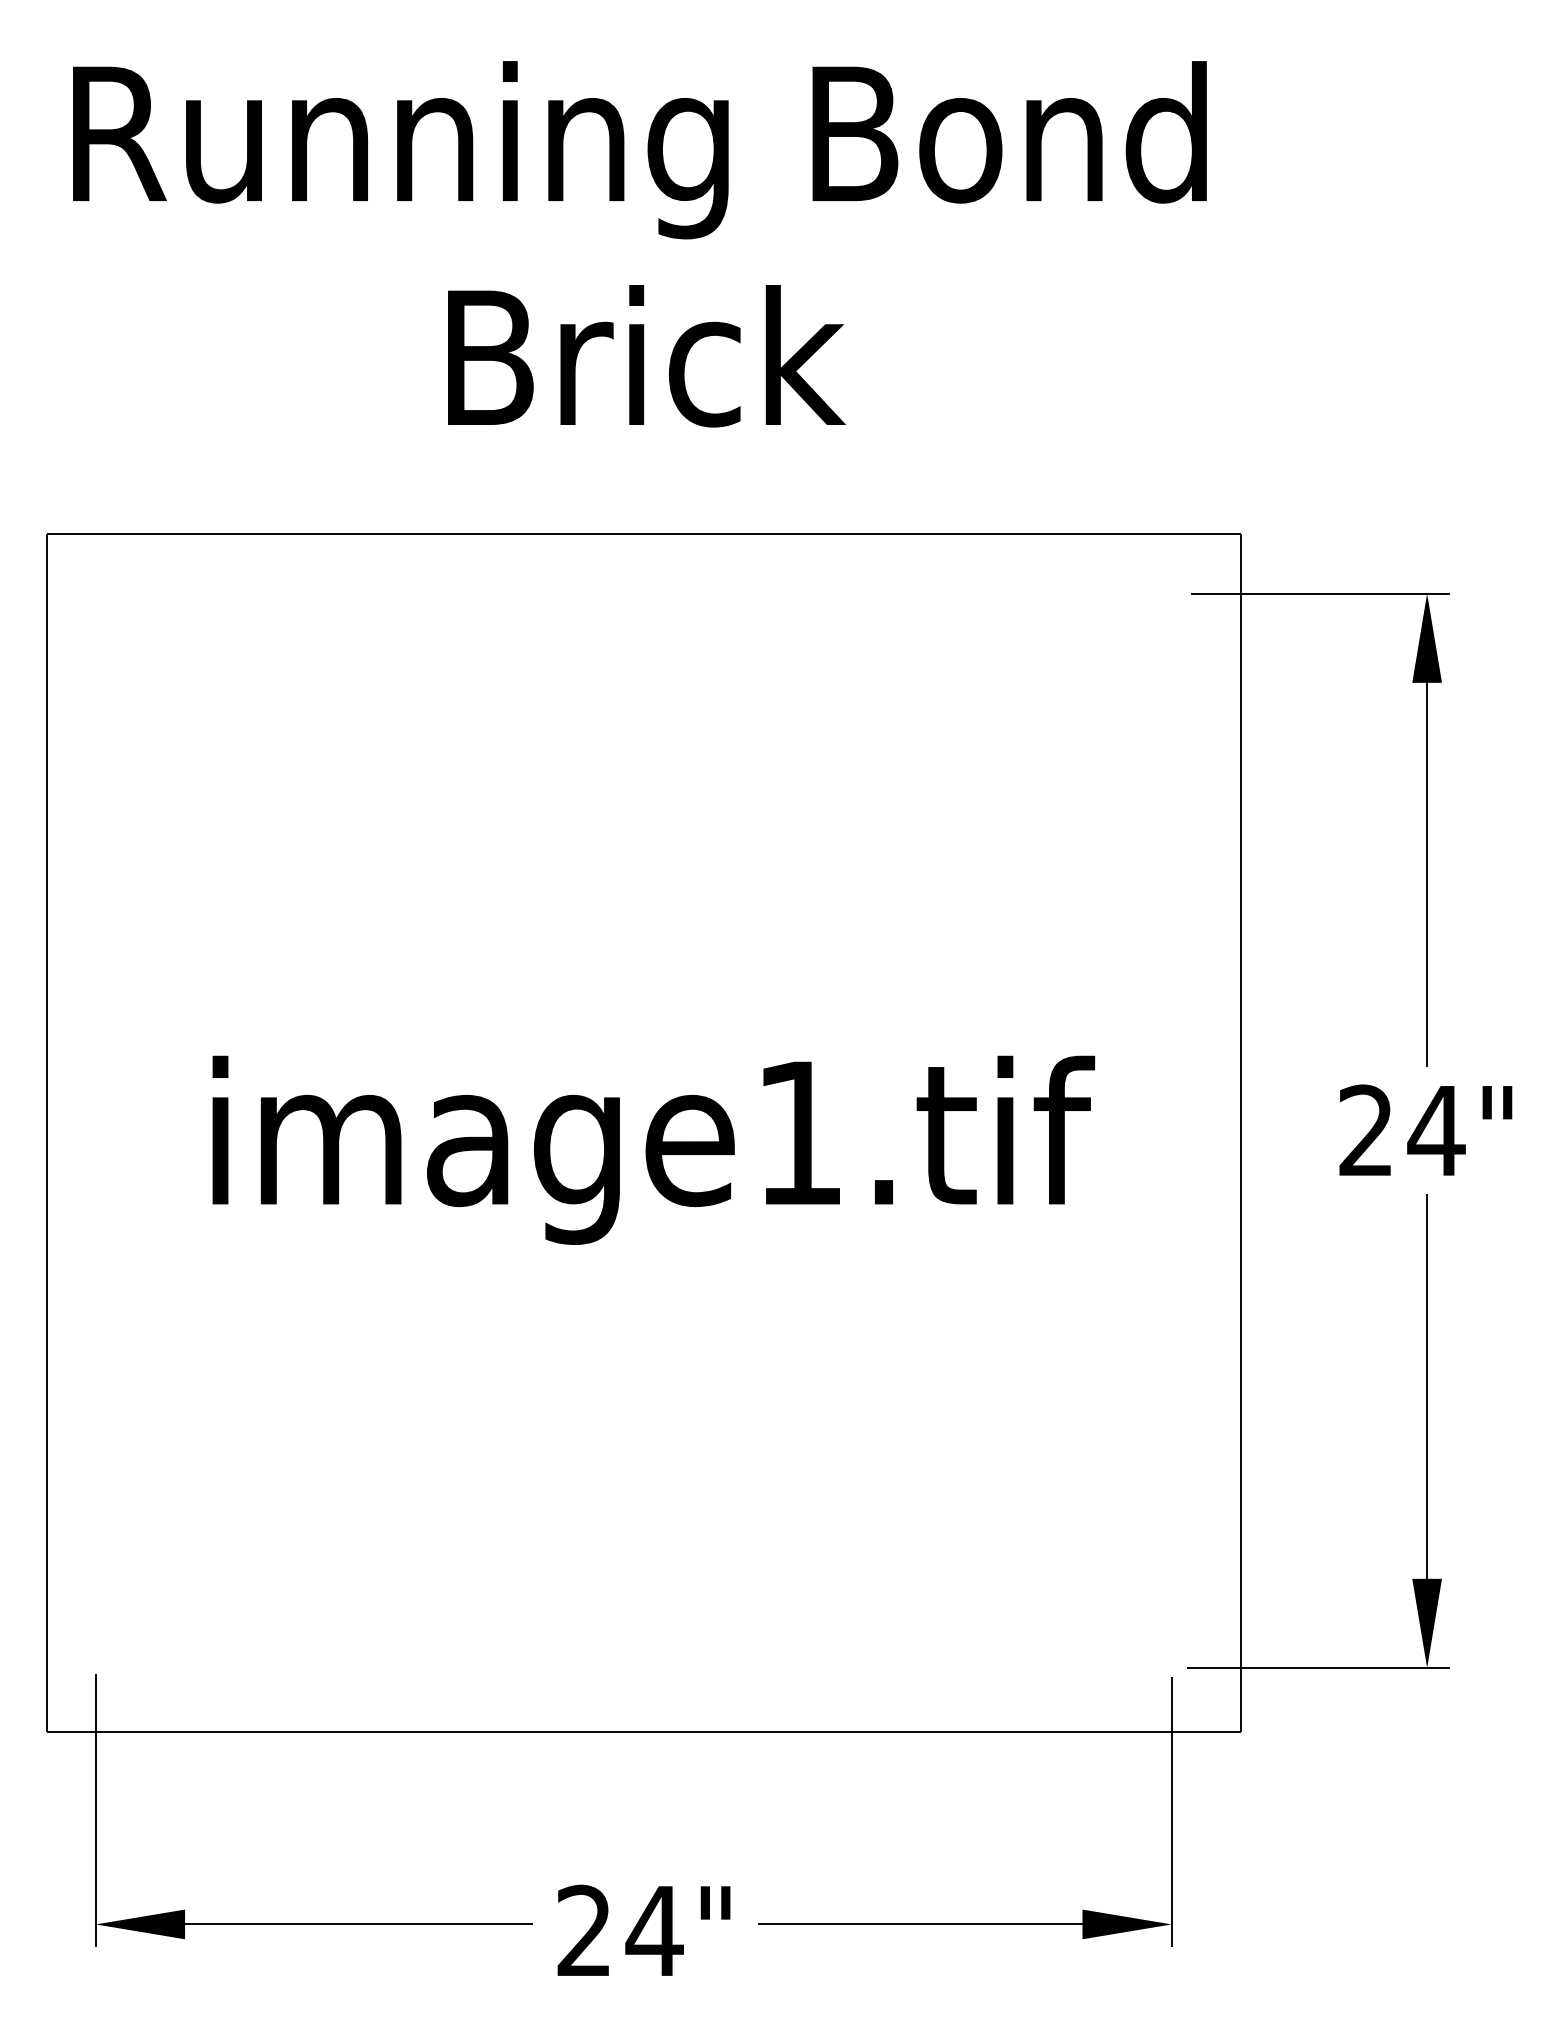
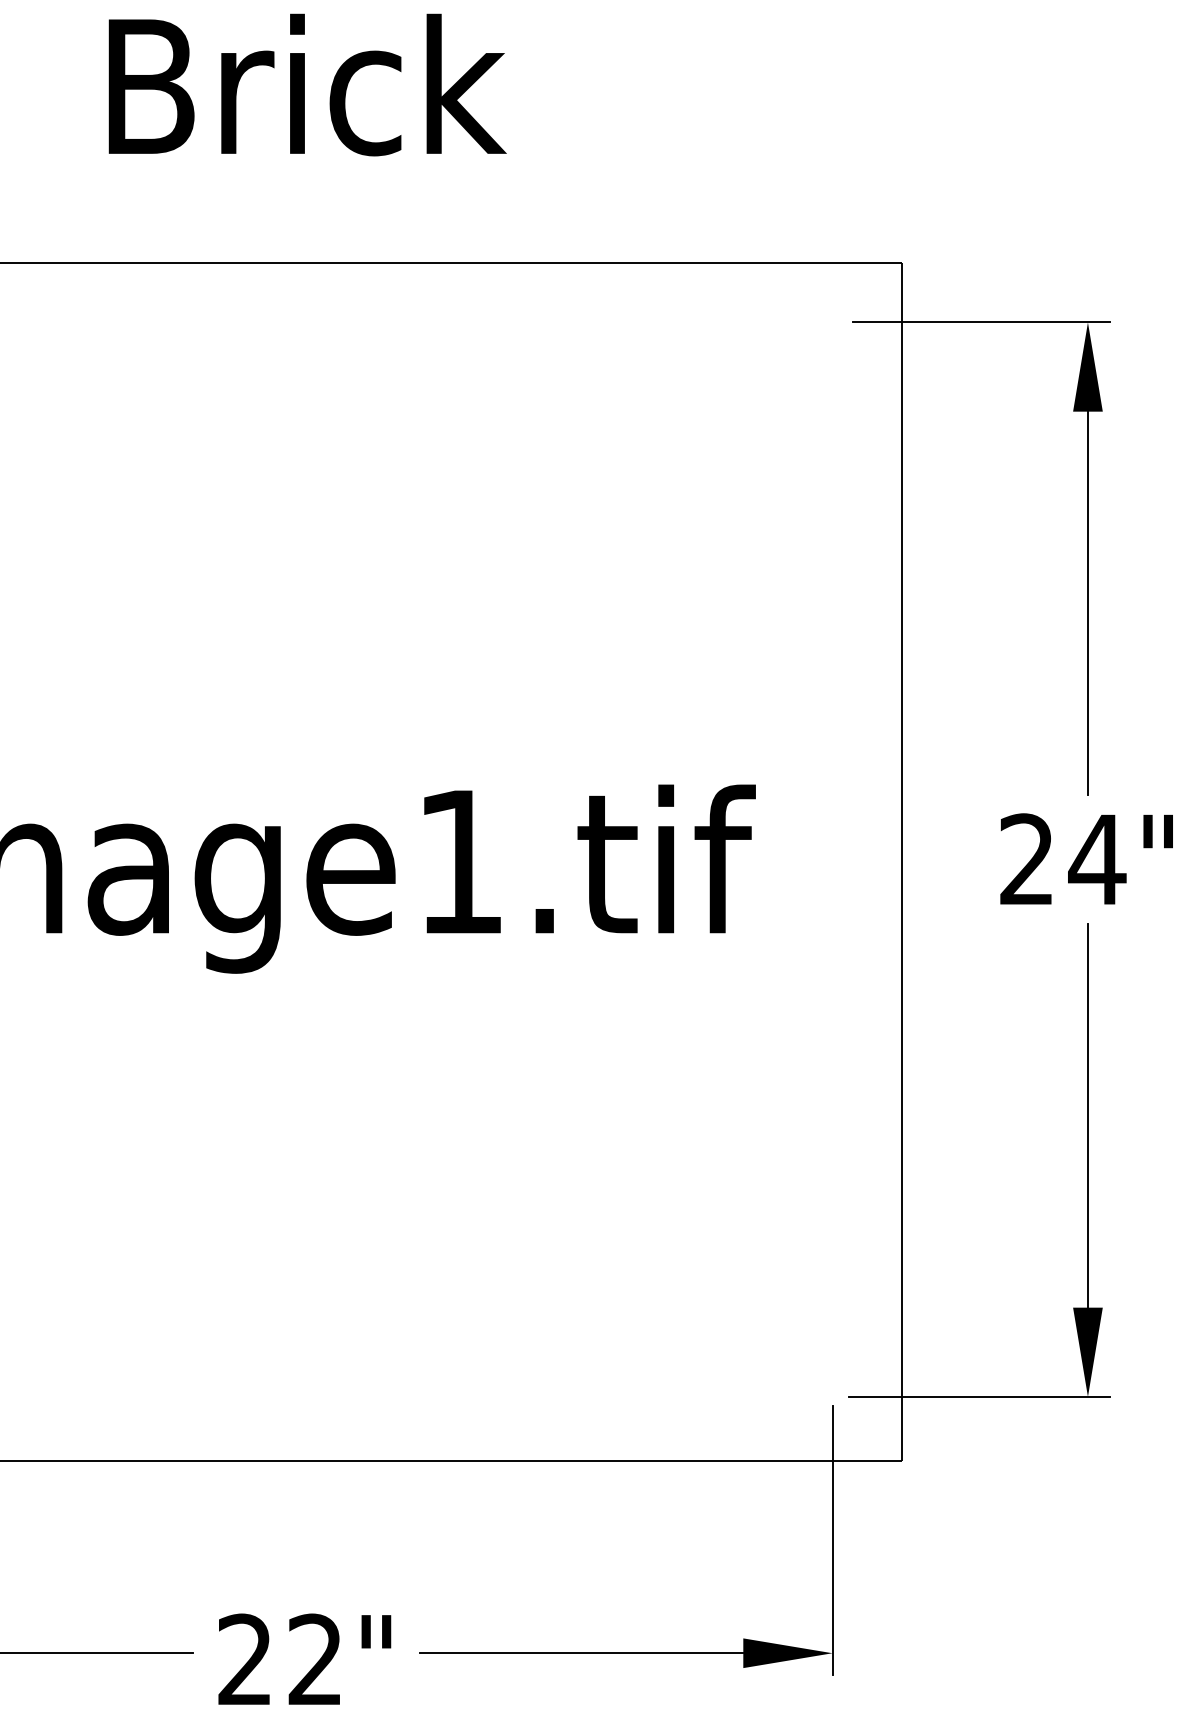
text: (654, 1929) -> (315, 1658), 24" -> 22"

